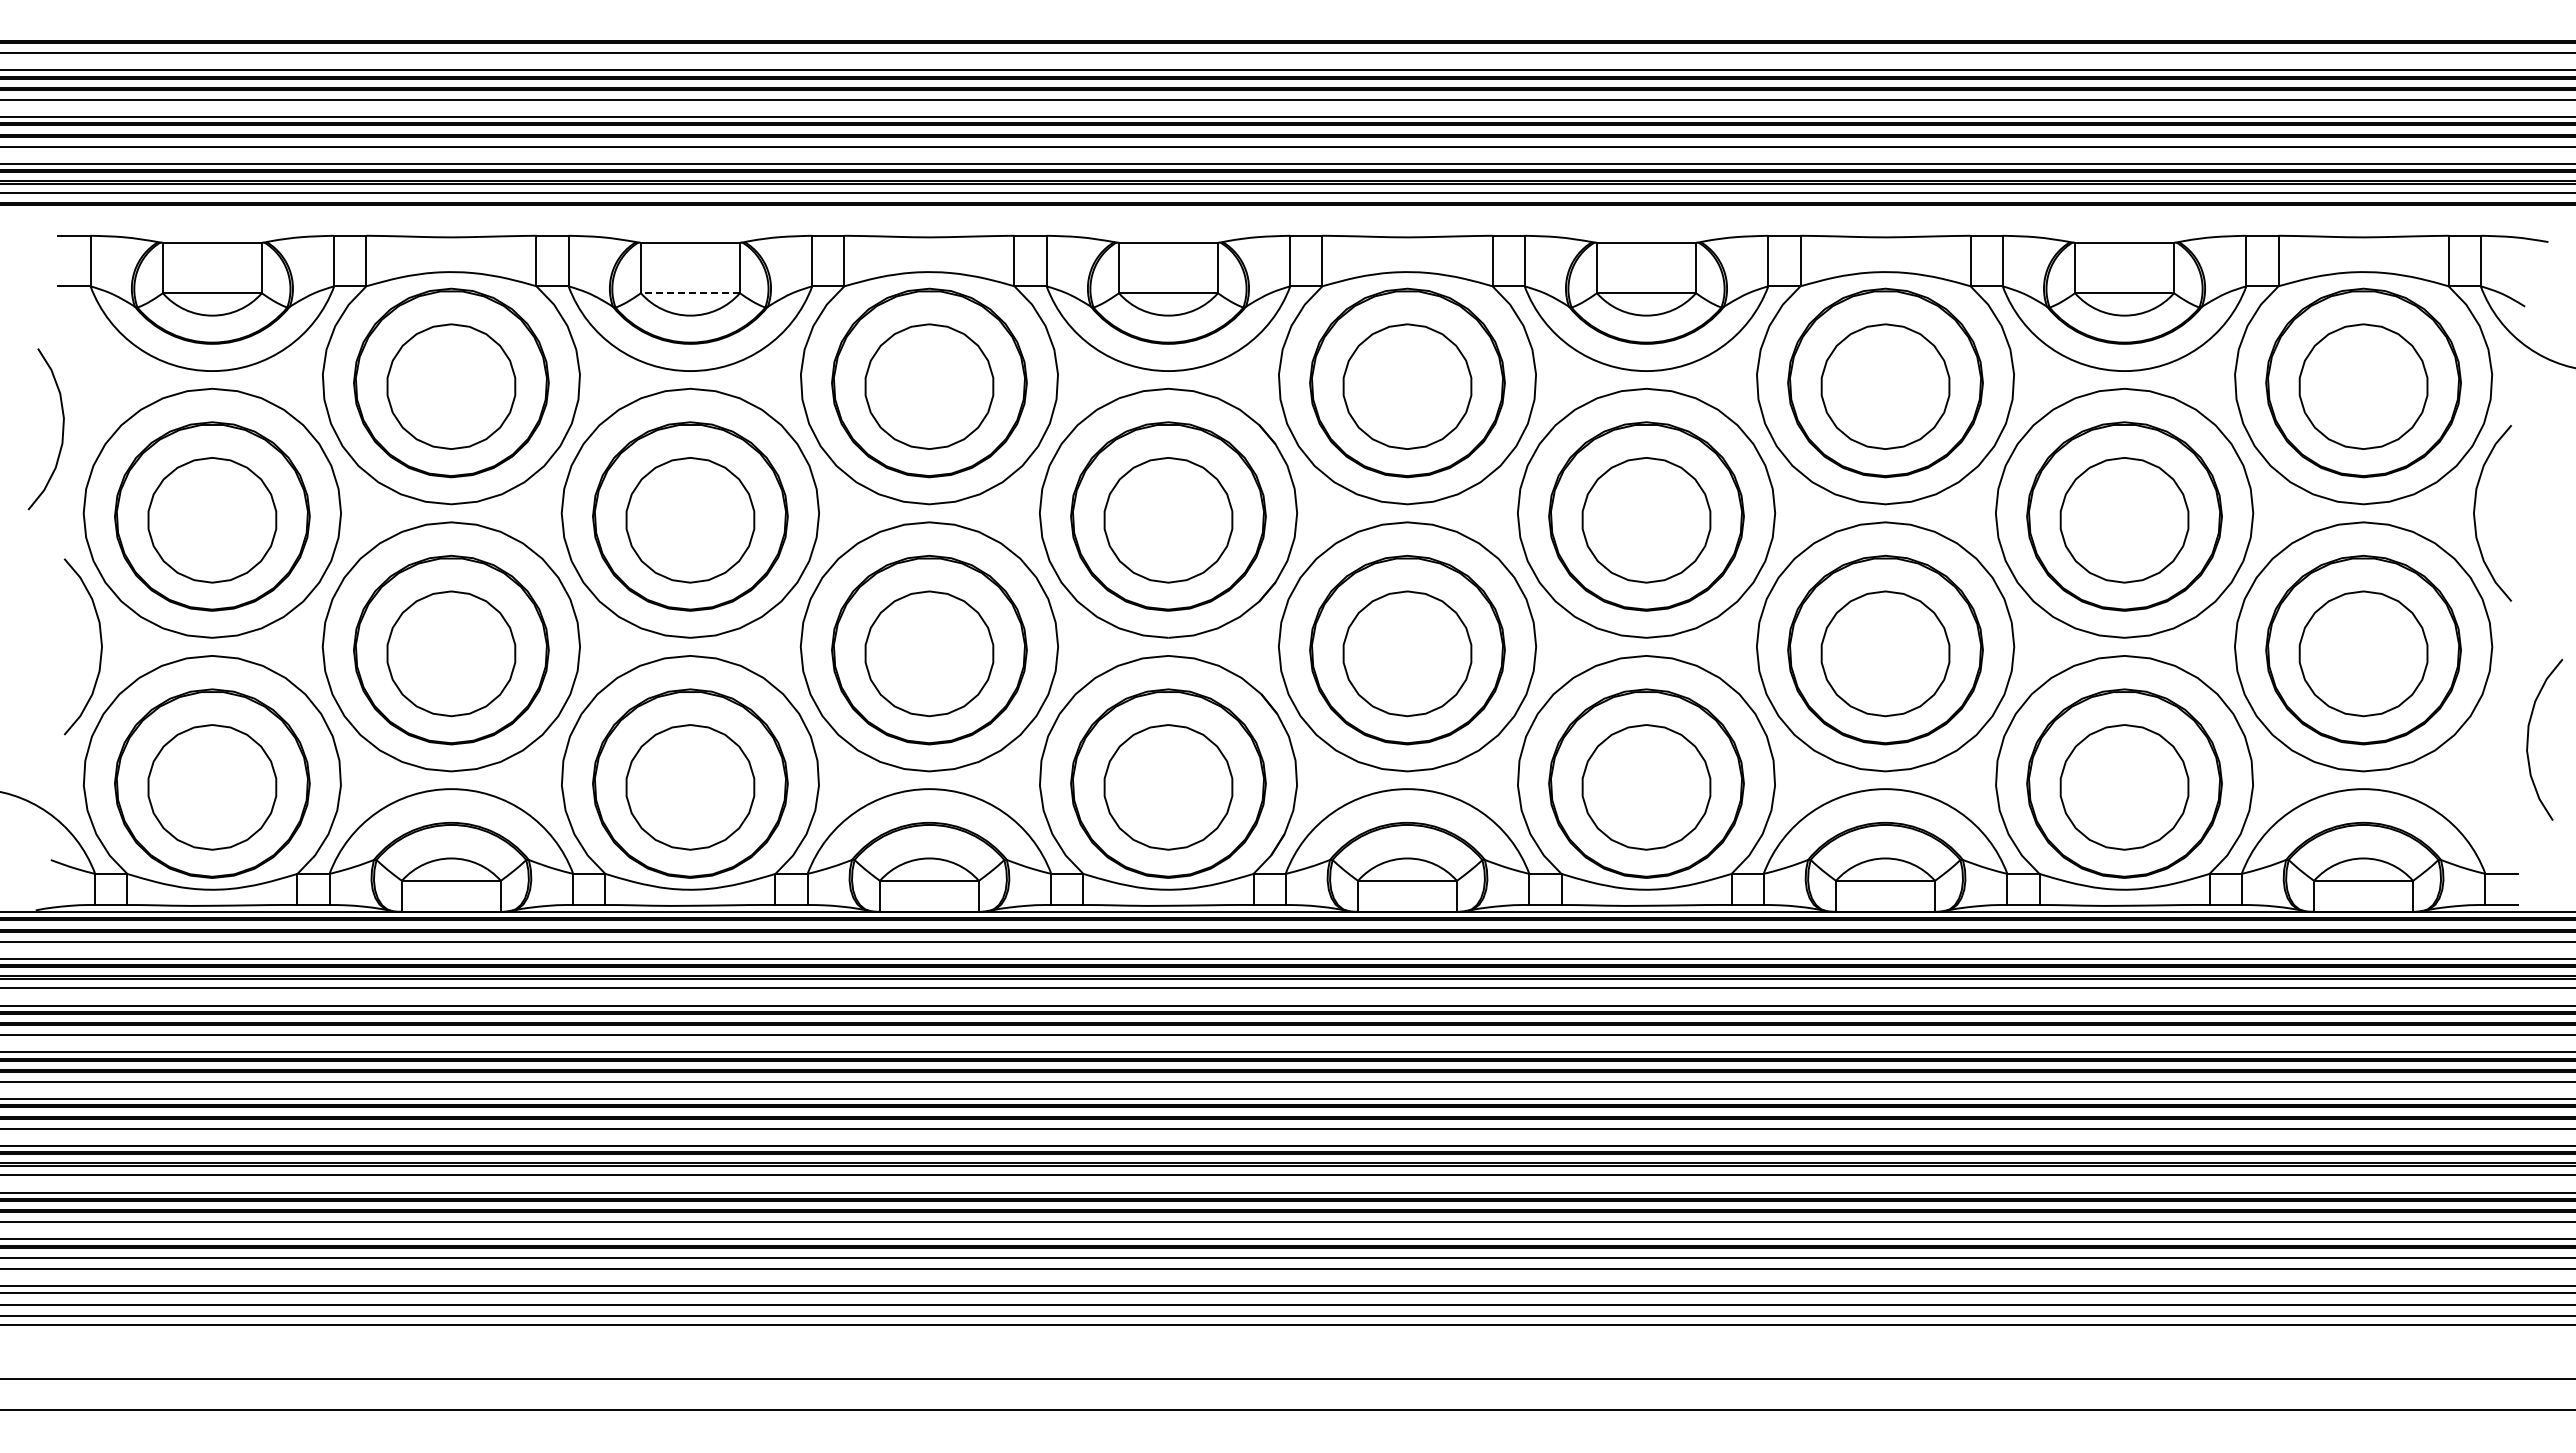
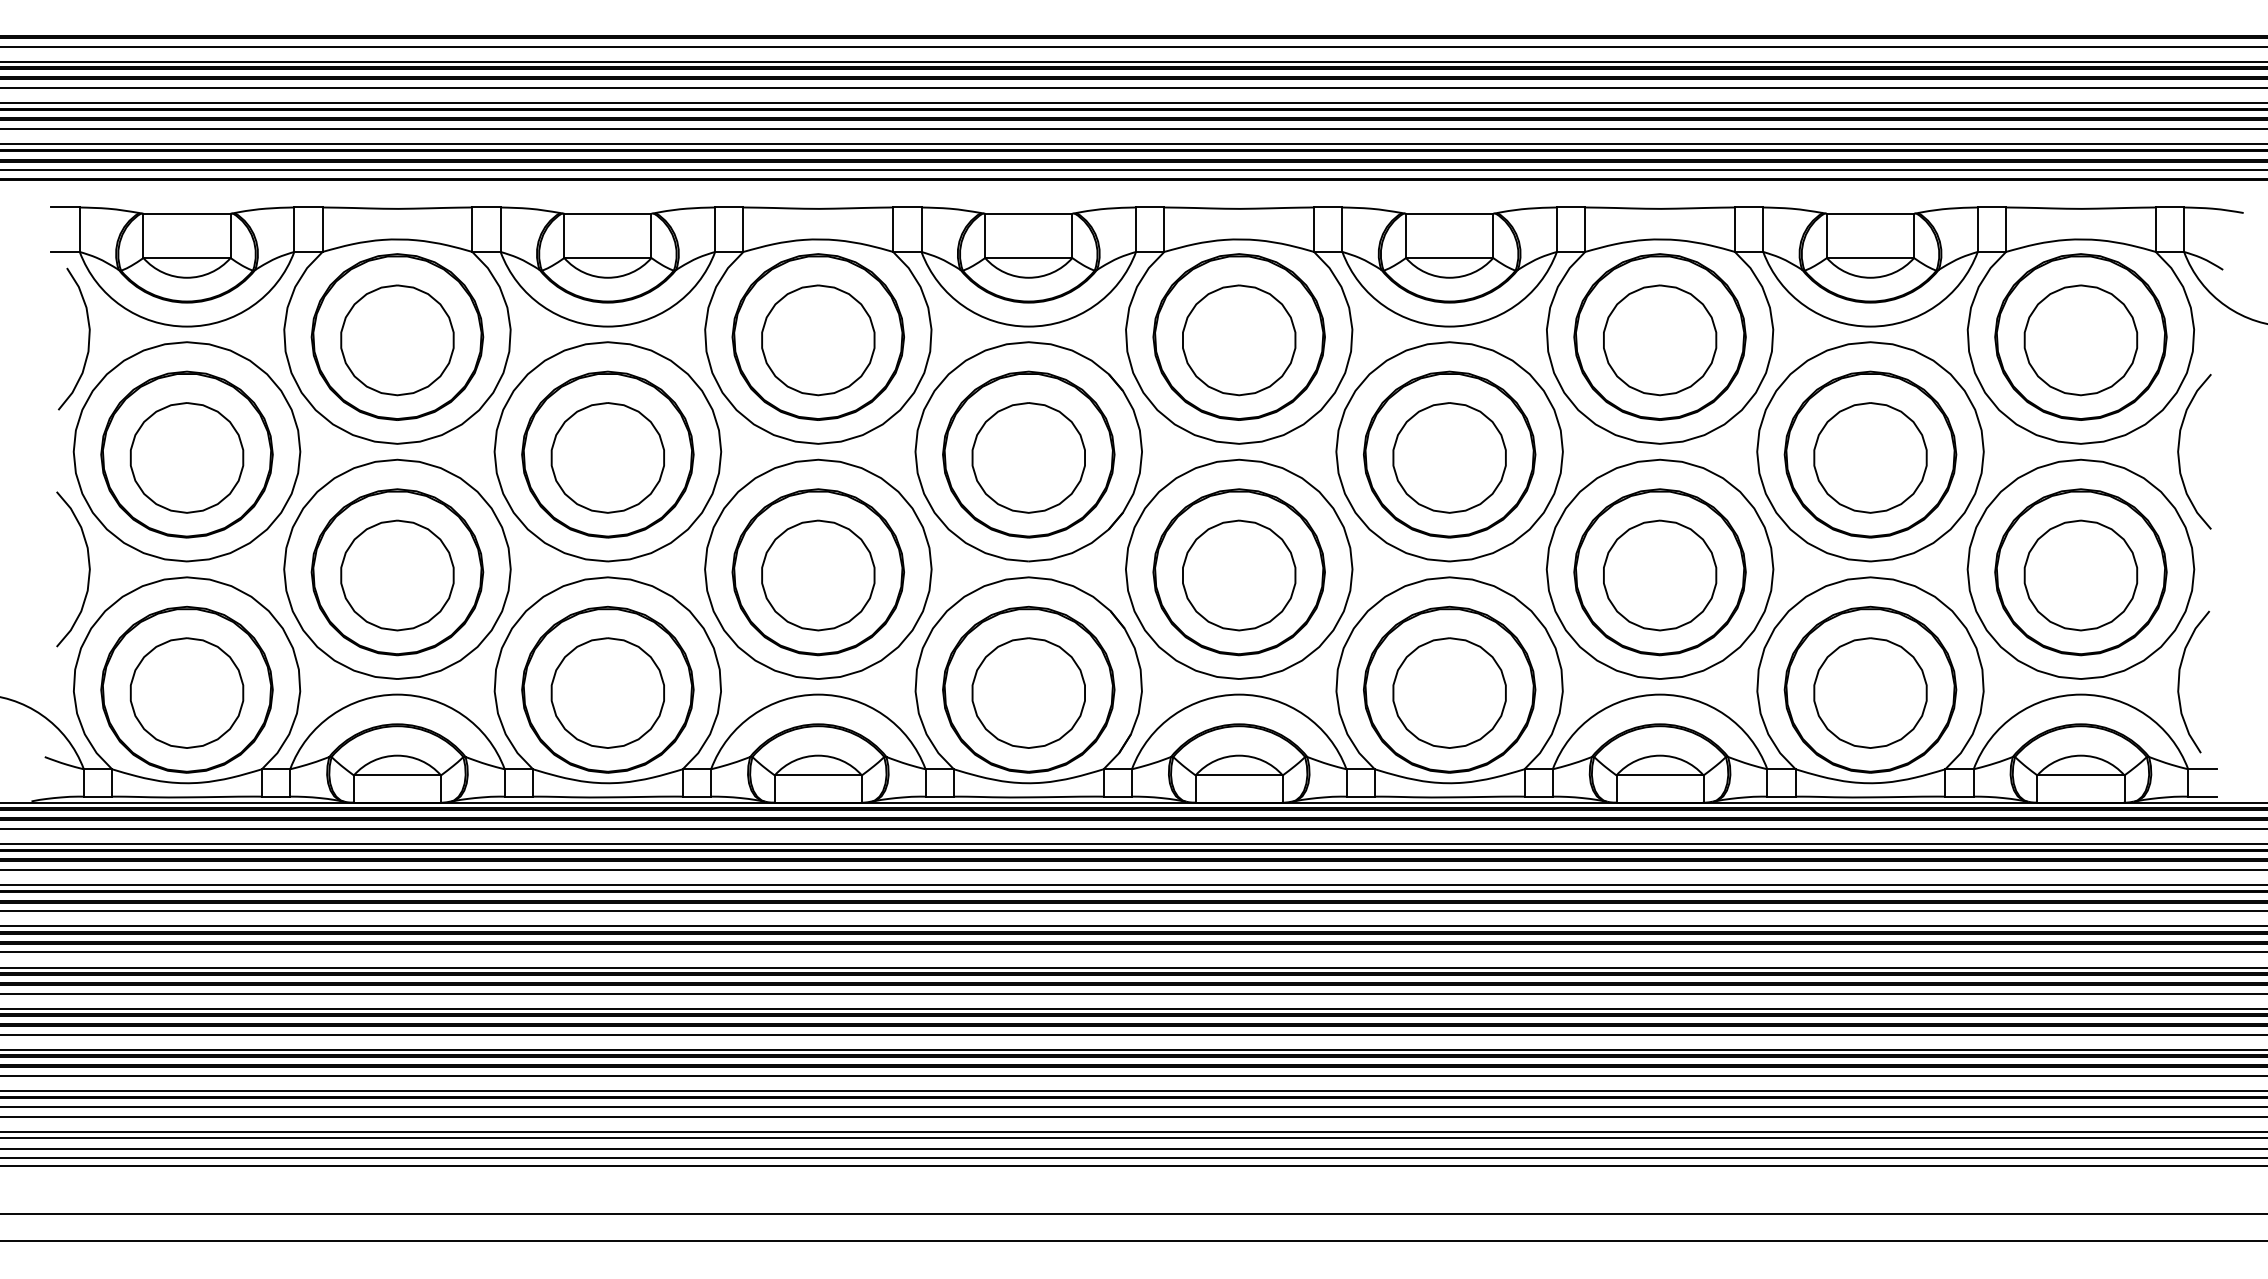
line: (689, 293) -> (607, 258), dashed -> solid
curve: (62, 429) -> (88, 339), moved
curve: (2528, 739) -> (2179, 681), moved

